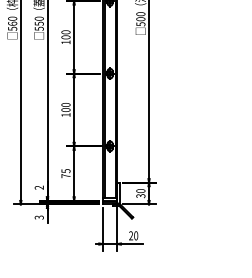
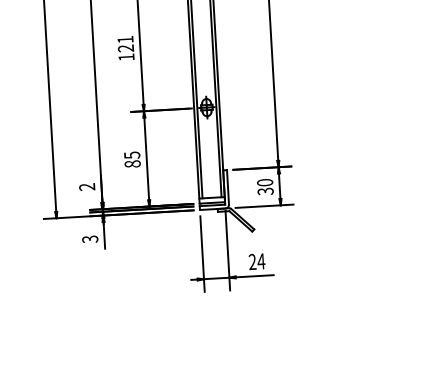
text: (65, 107) -> (124, 44), 100 -> 121
text: (65, 176) -> (131, 164), 75 -> 85
text: (135, 235) -> (260, 260), 20 -> 24

